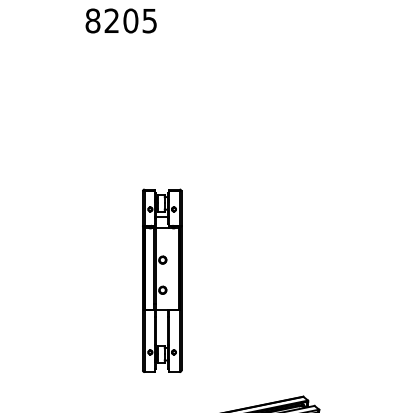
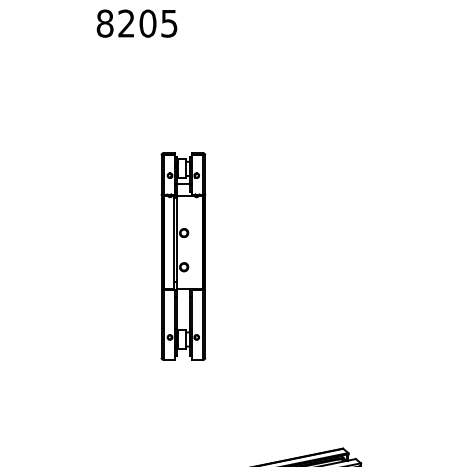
part: (162, 280) -> (183, 256), moved

